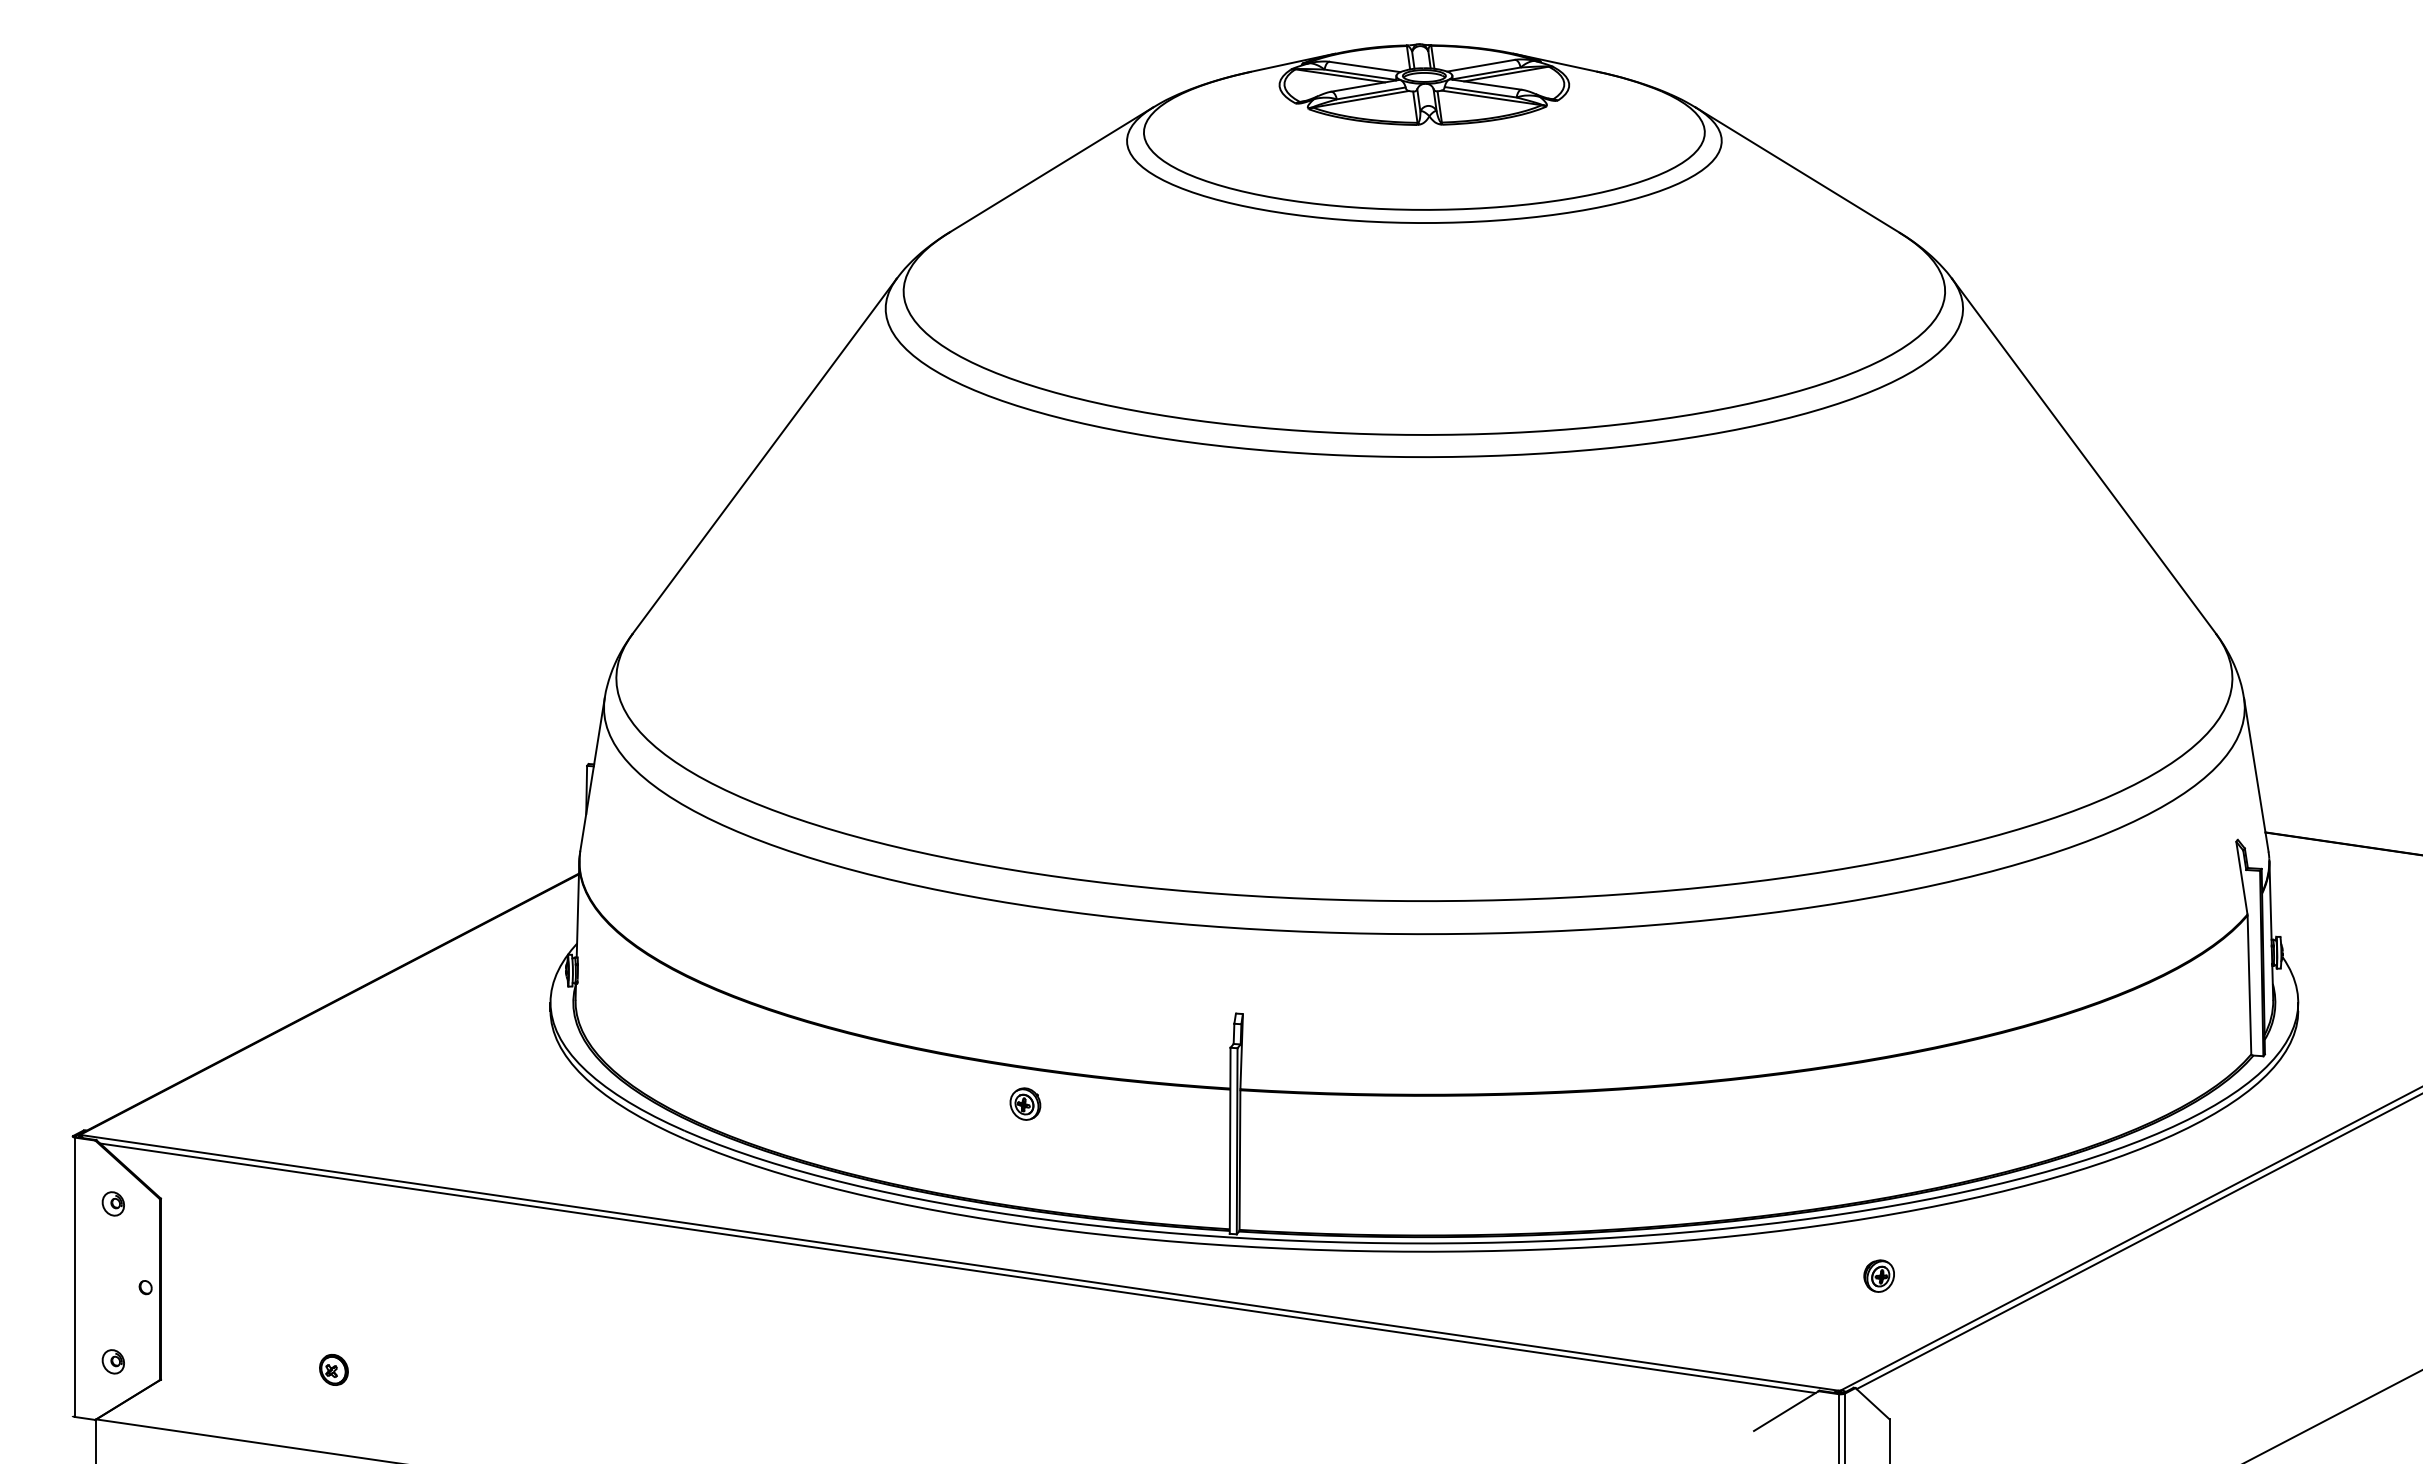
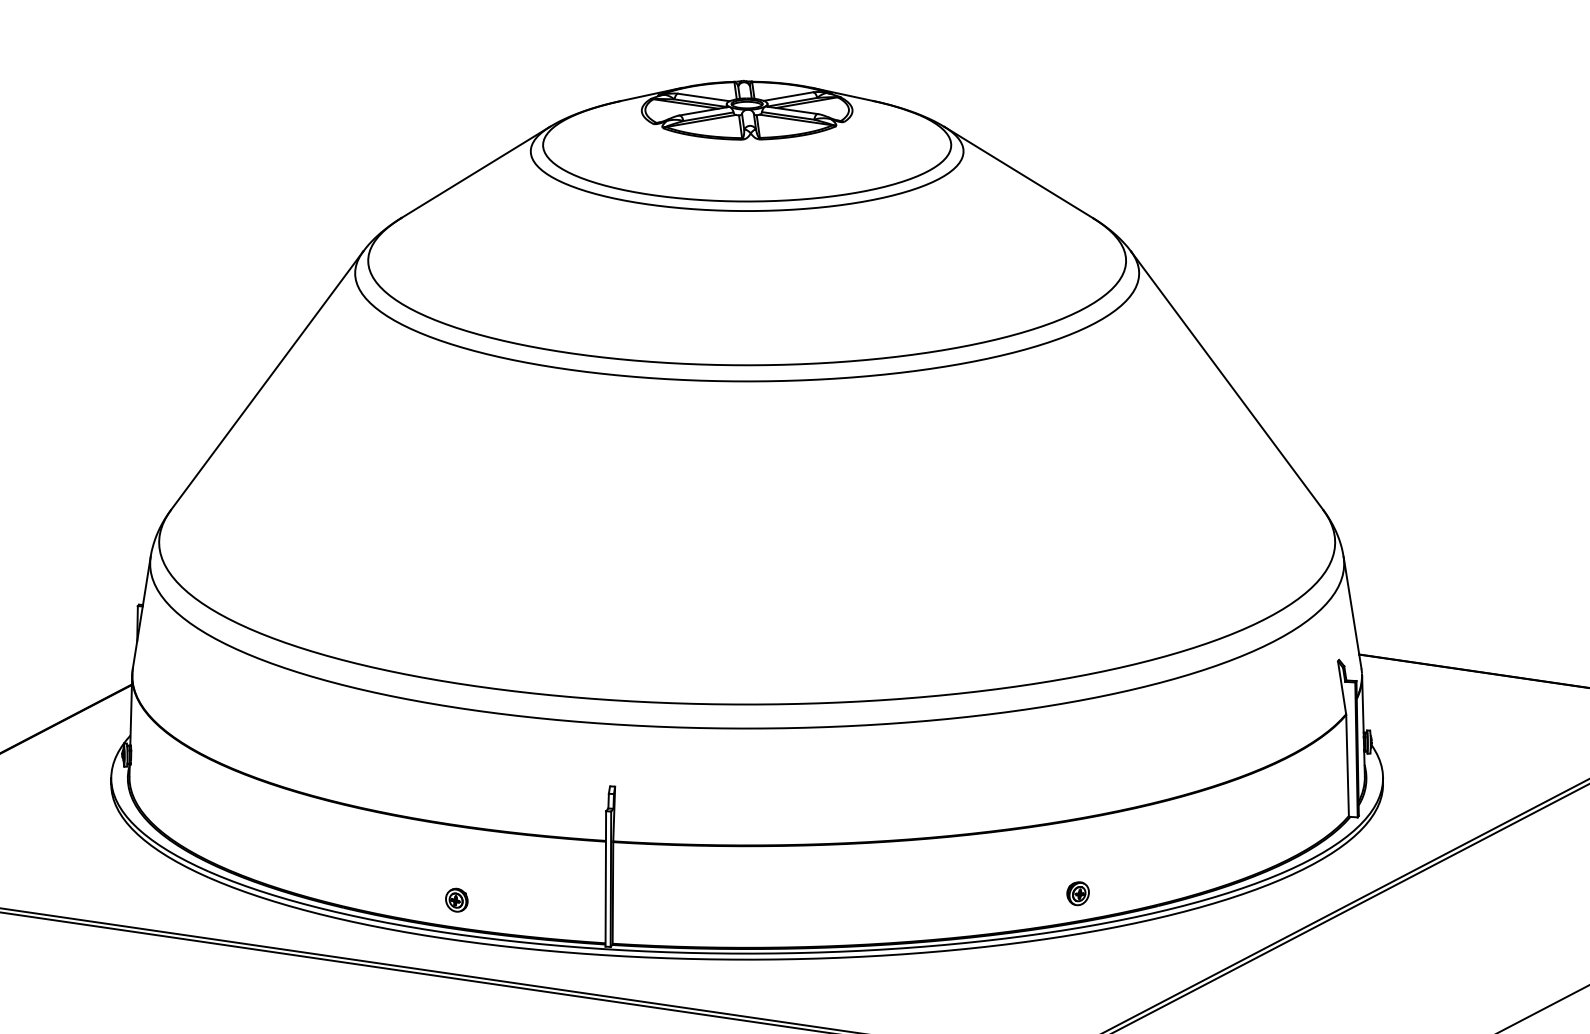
part: (1025, 1103) -> (456, 899), moved
part: (1878, 1275) -> (1077, 893), moved

